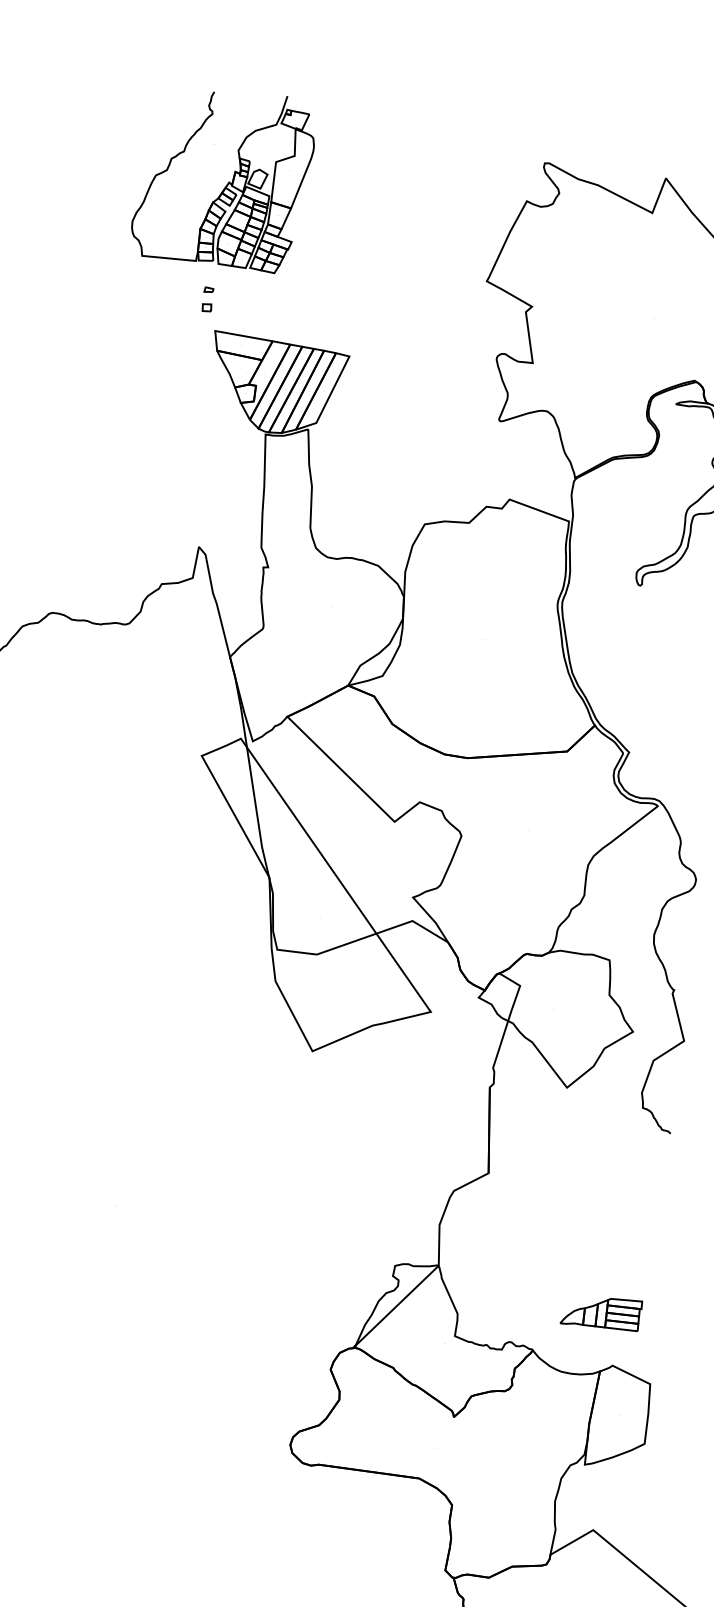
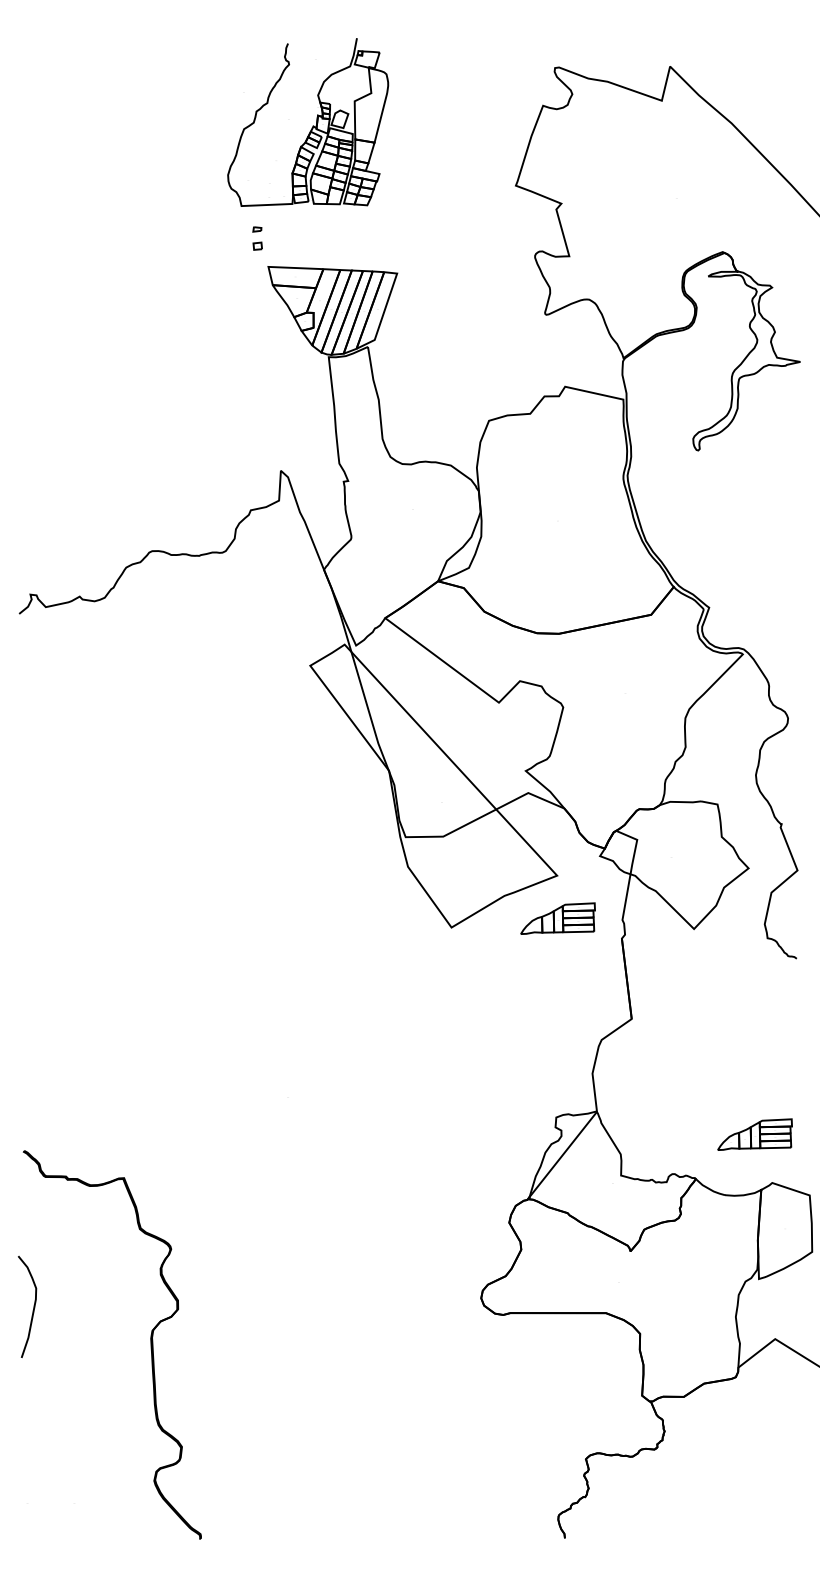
part: (224, 177) -> (308, 122), moved
part: (425, 1056) -> (557, 918), added

